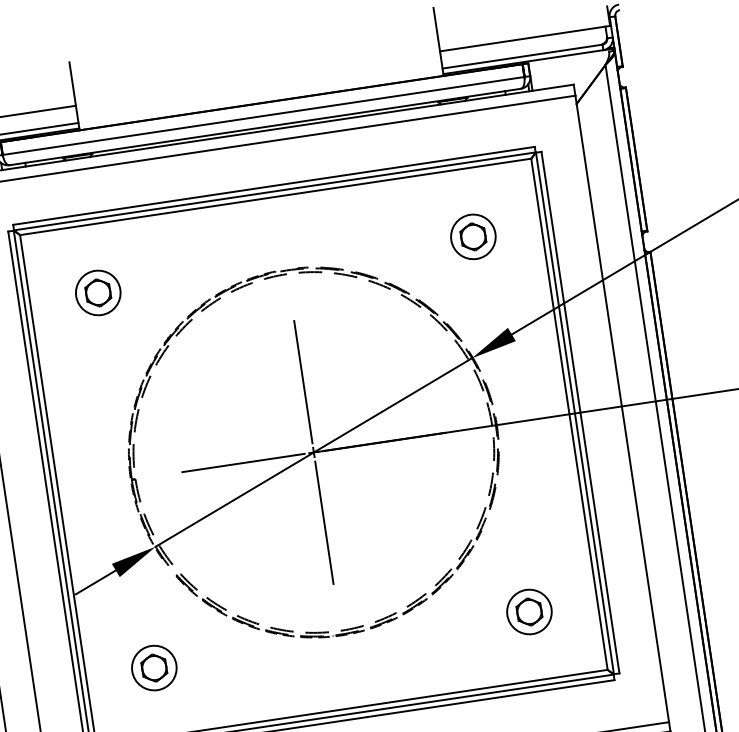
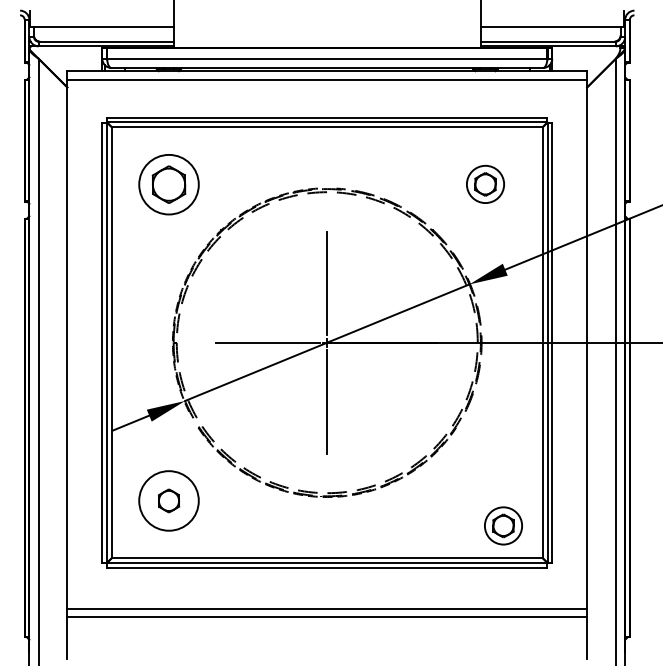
part: (97, 291) -> (168, 183), size x1.6
part: (529, 611) -> (503, 525), moved
circle: (153, 667) -> (168, 500), size x1.6

